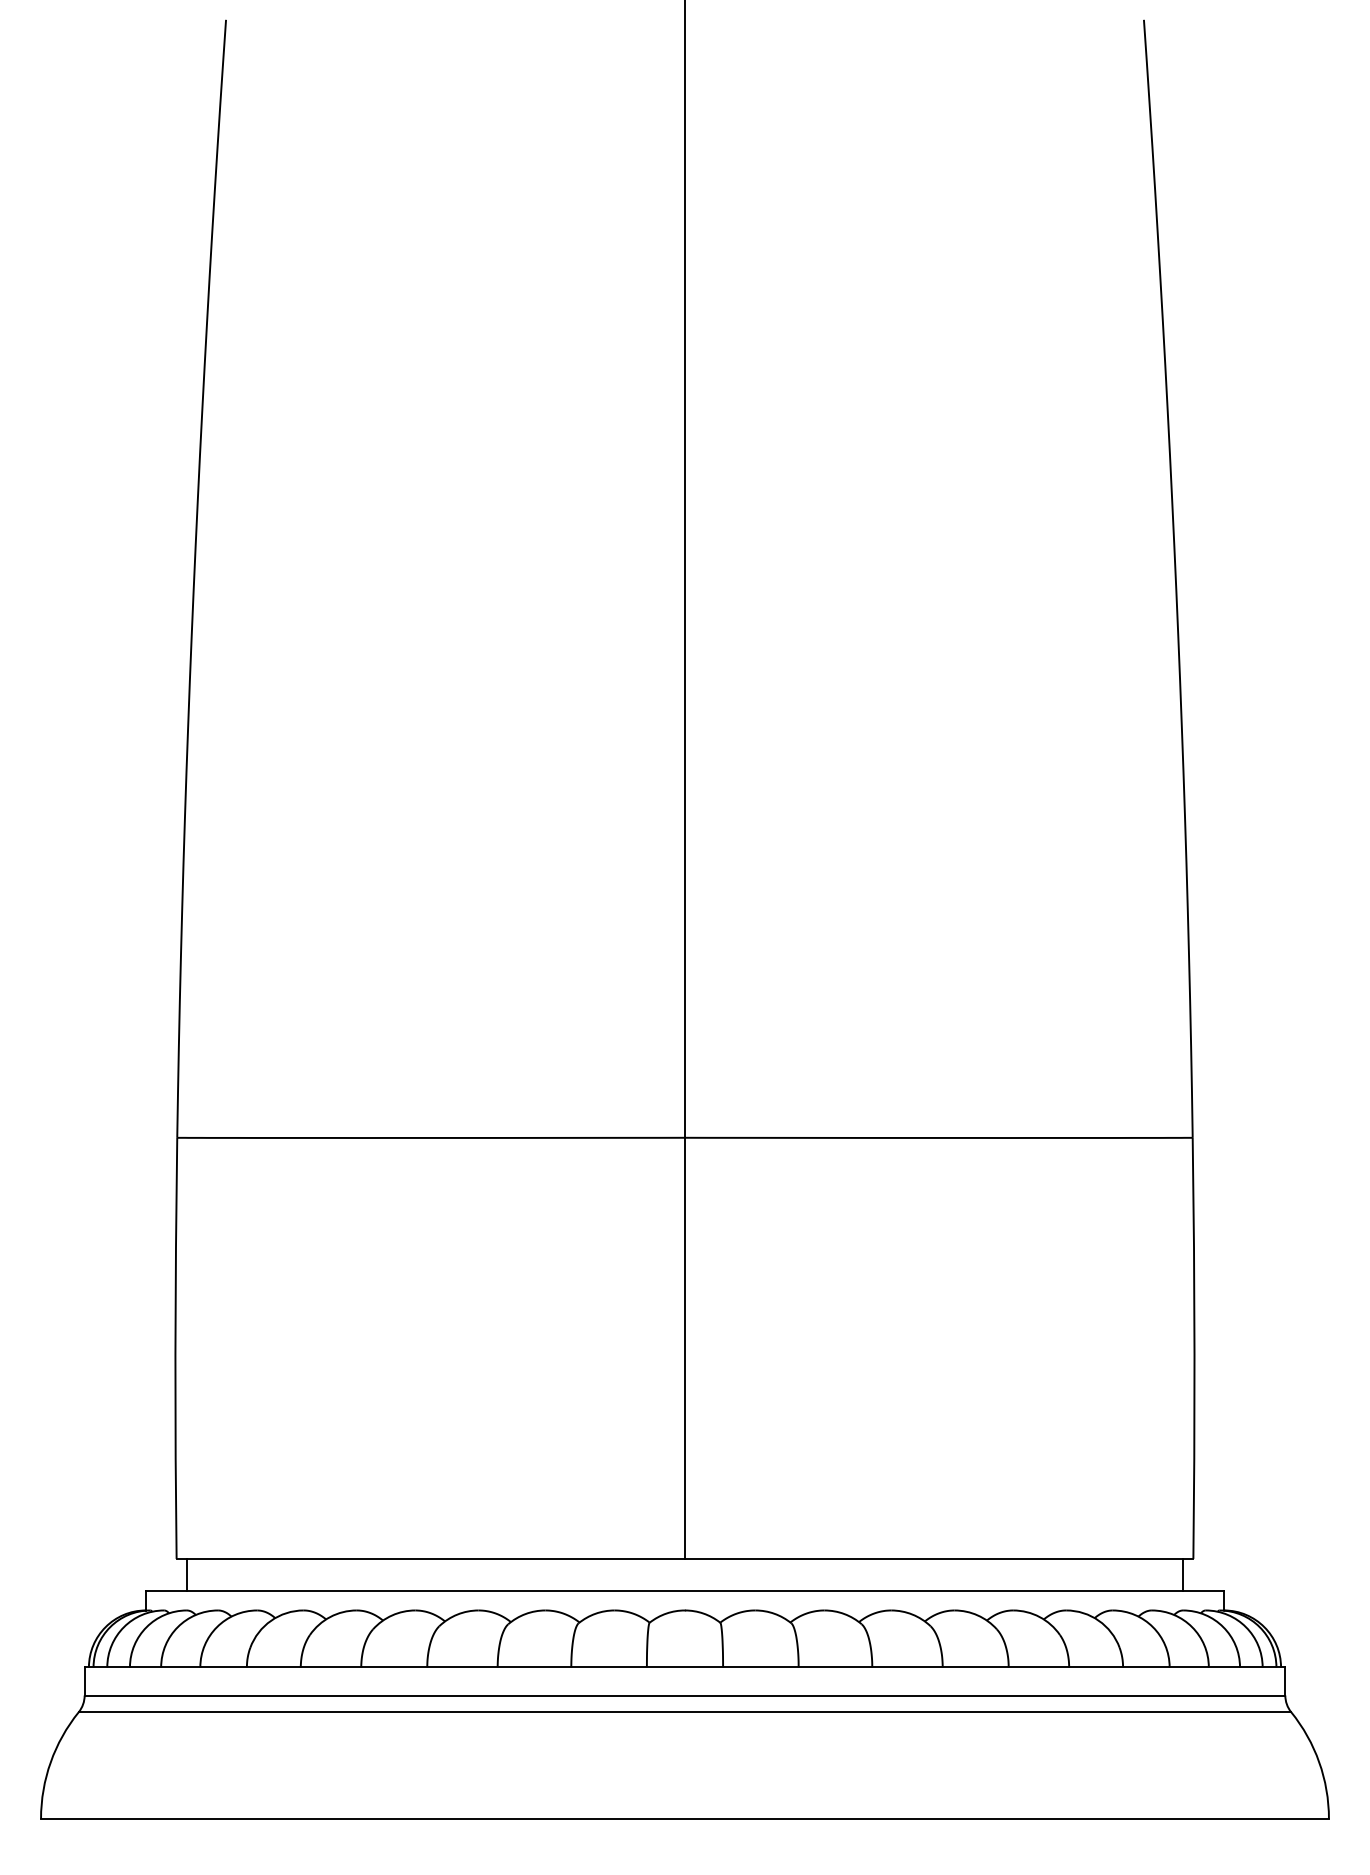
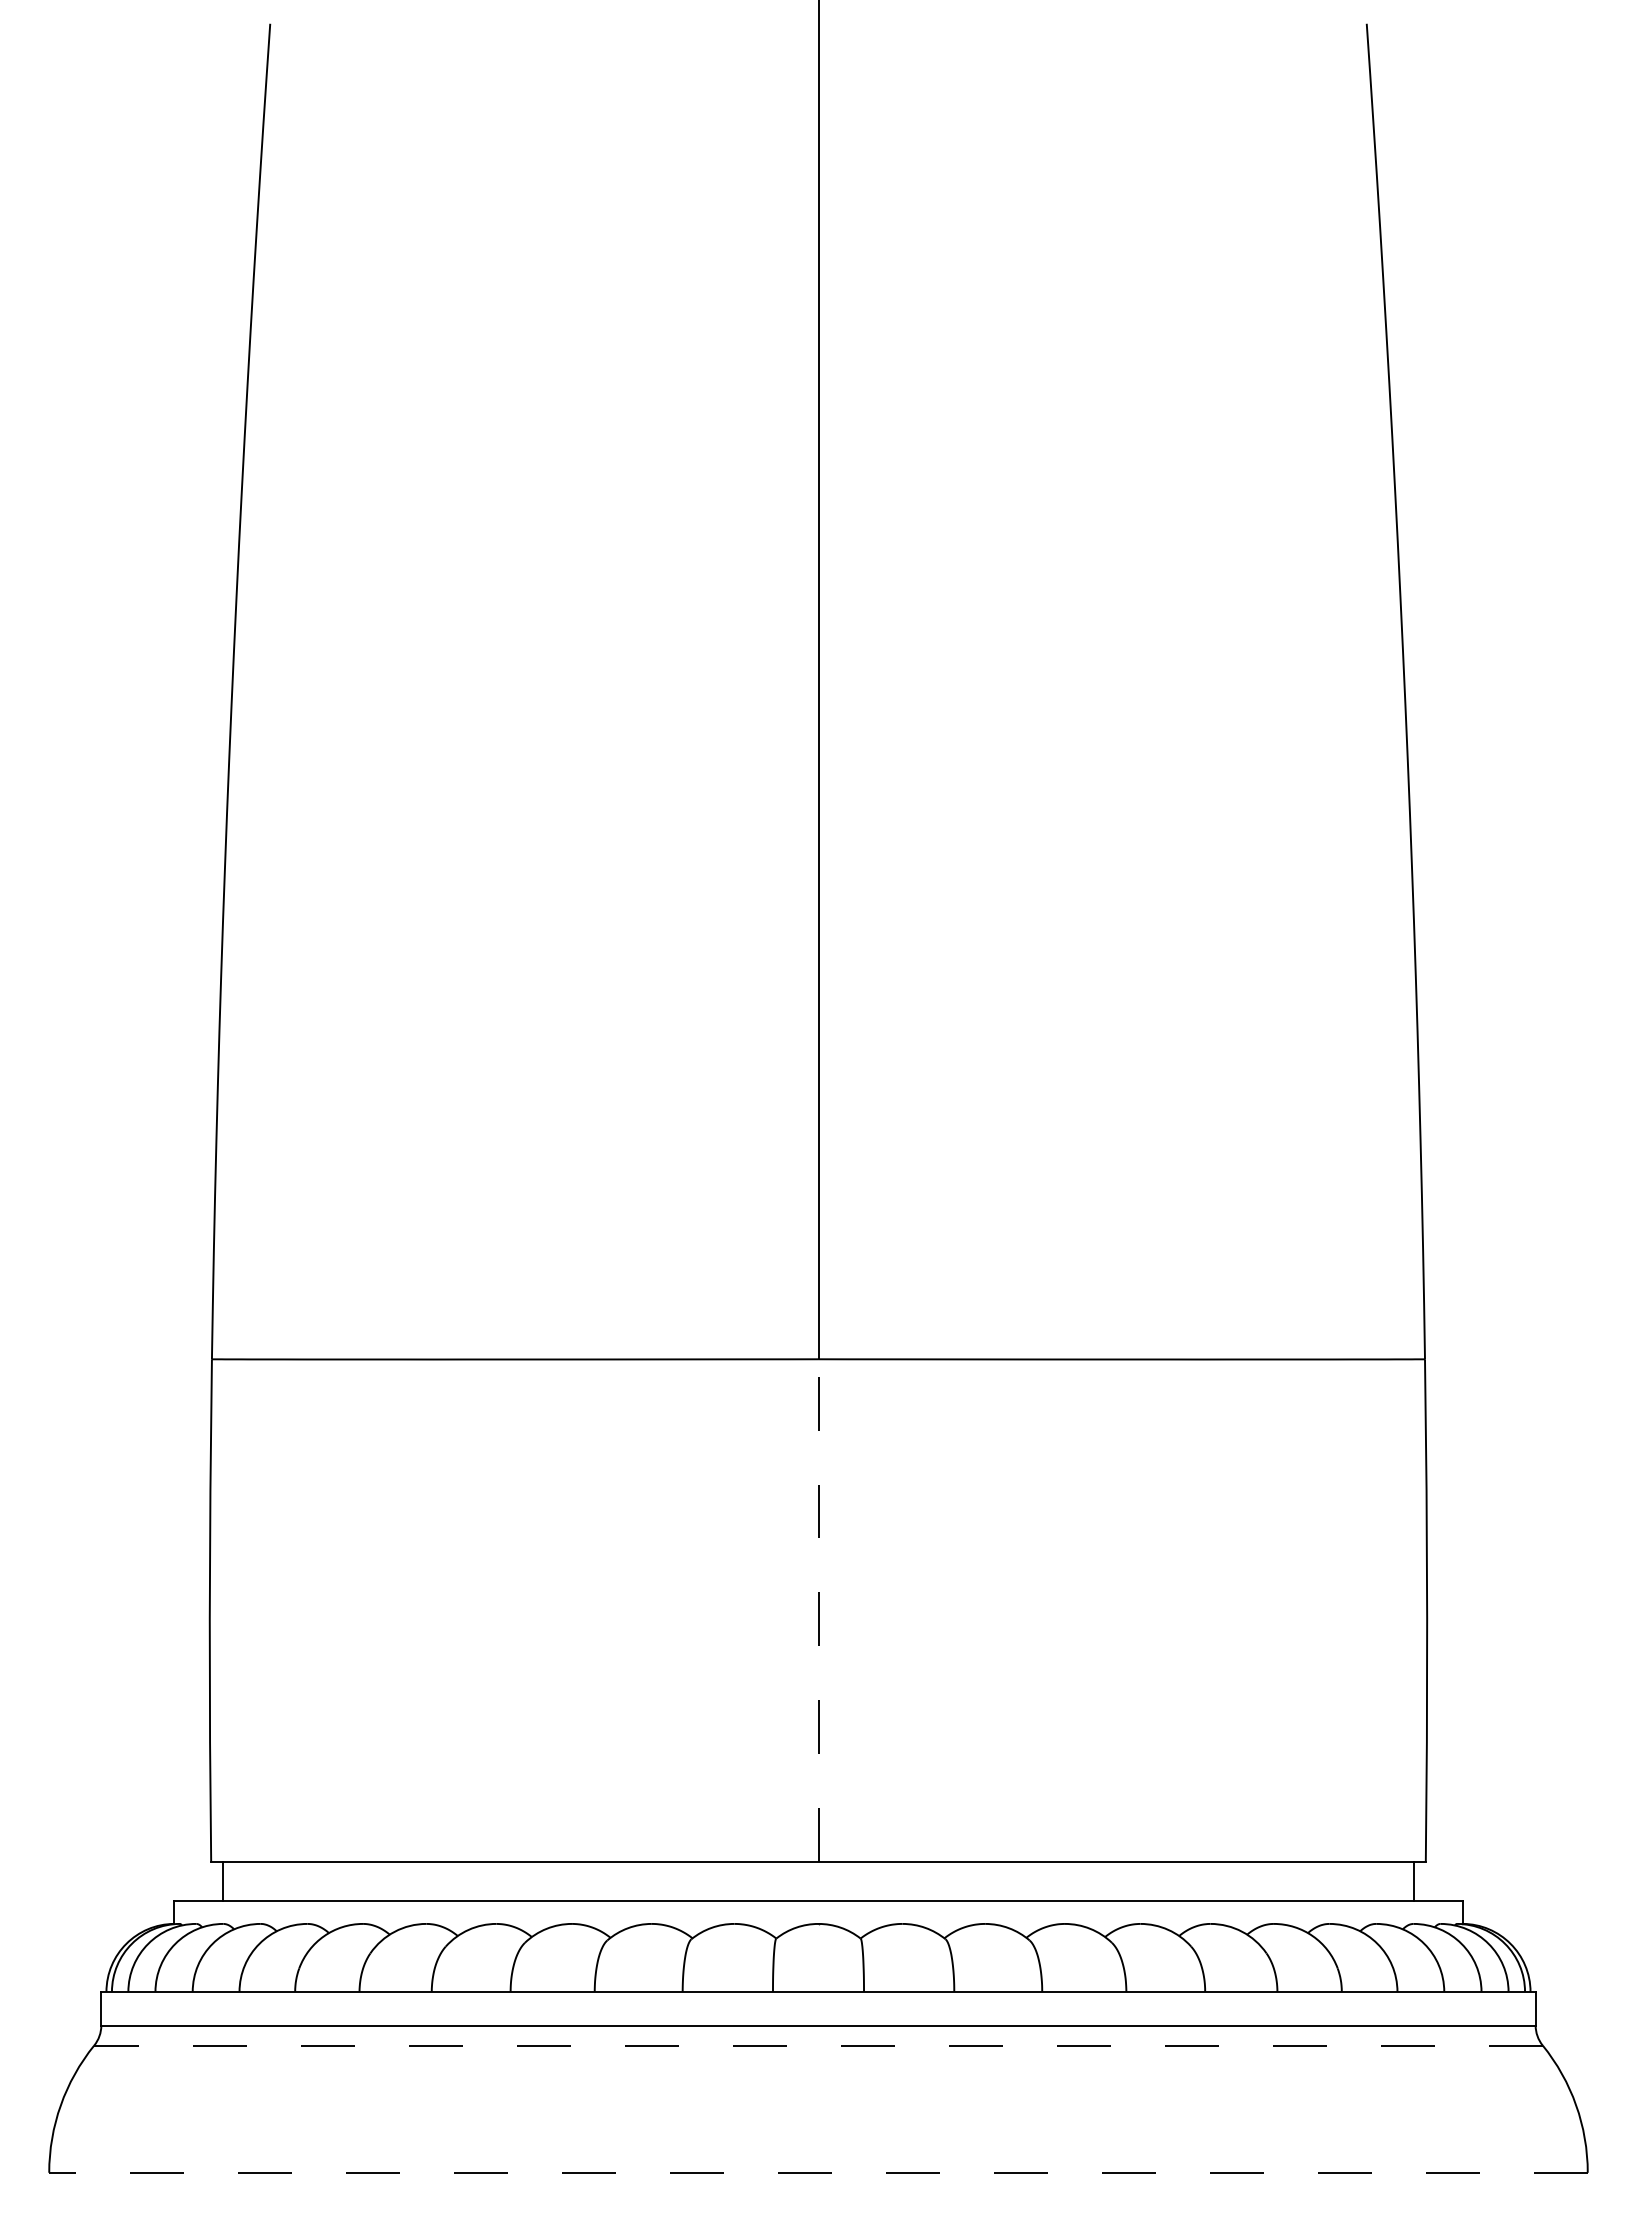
line: (685, 1348) -> (818, 1610), solid -> dashed
line: (685, 1712) -> (818, 2045), solid -> dashed
line: (685, 1818) -> (818, 2172), solid -> dashed

